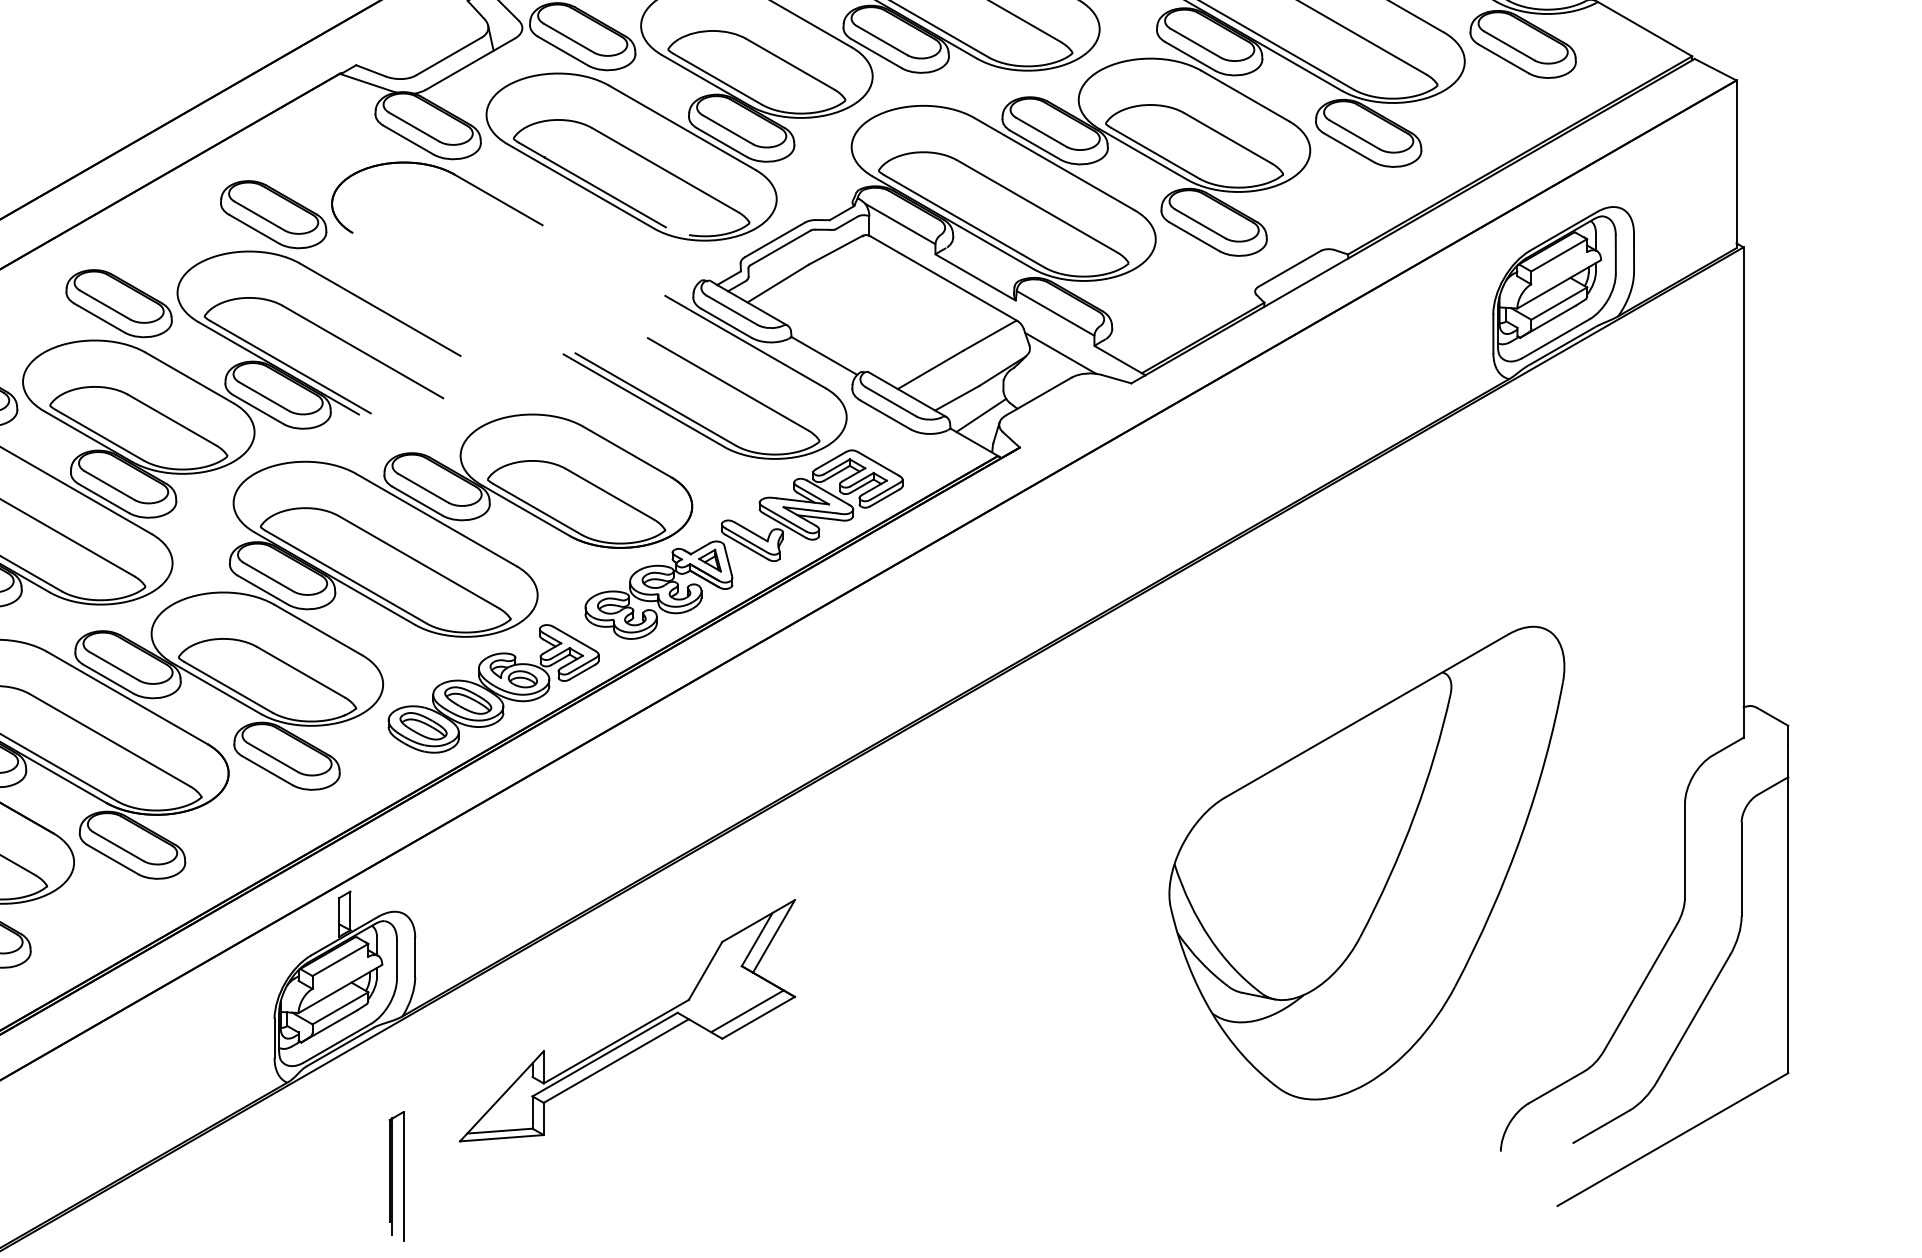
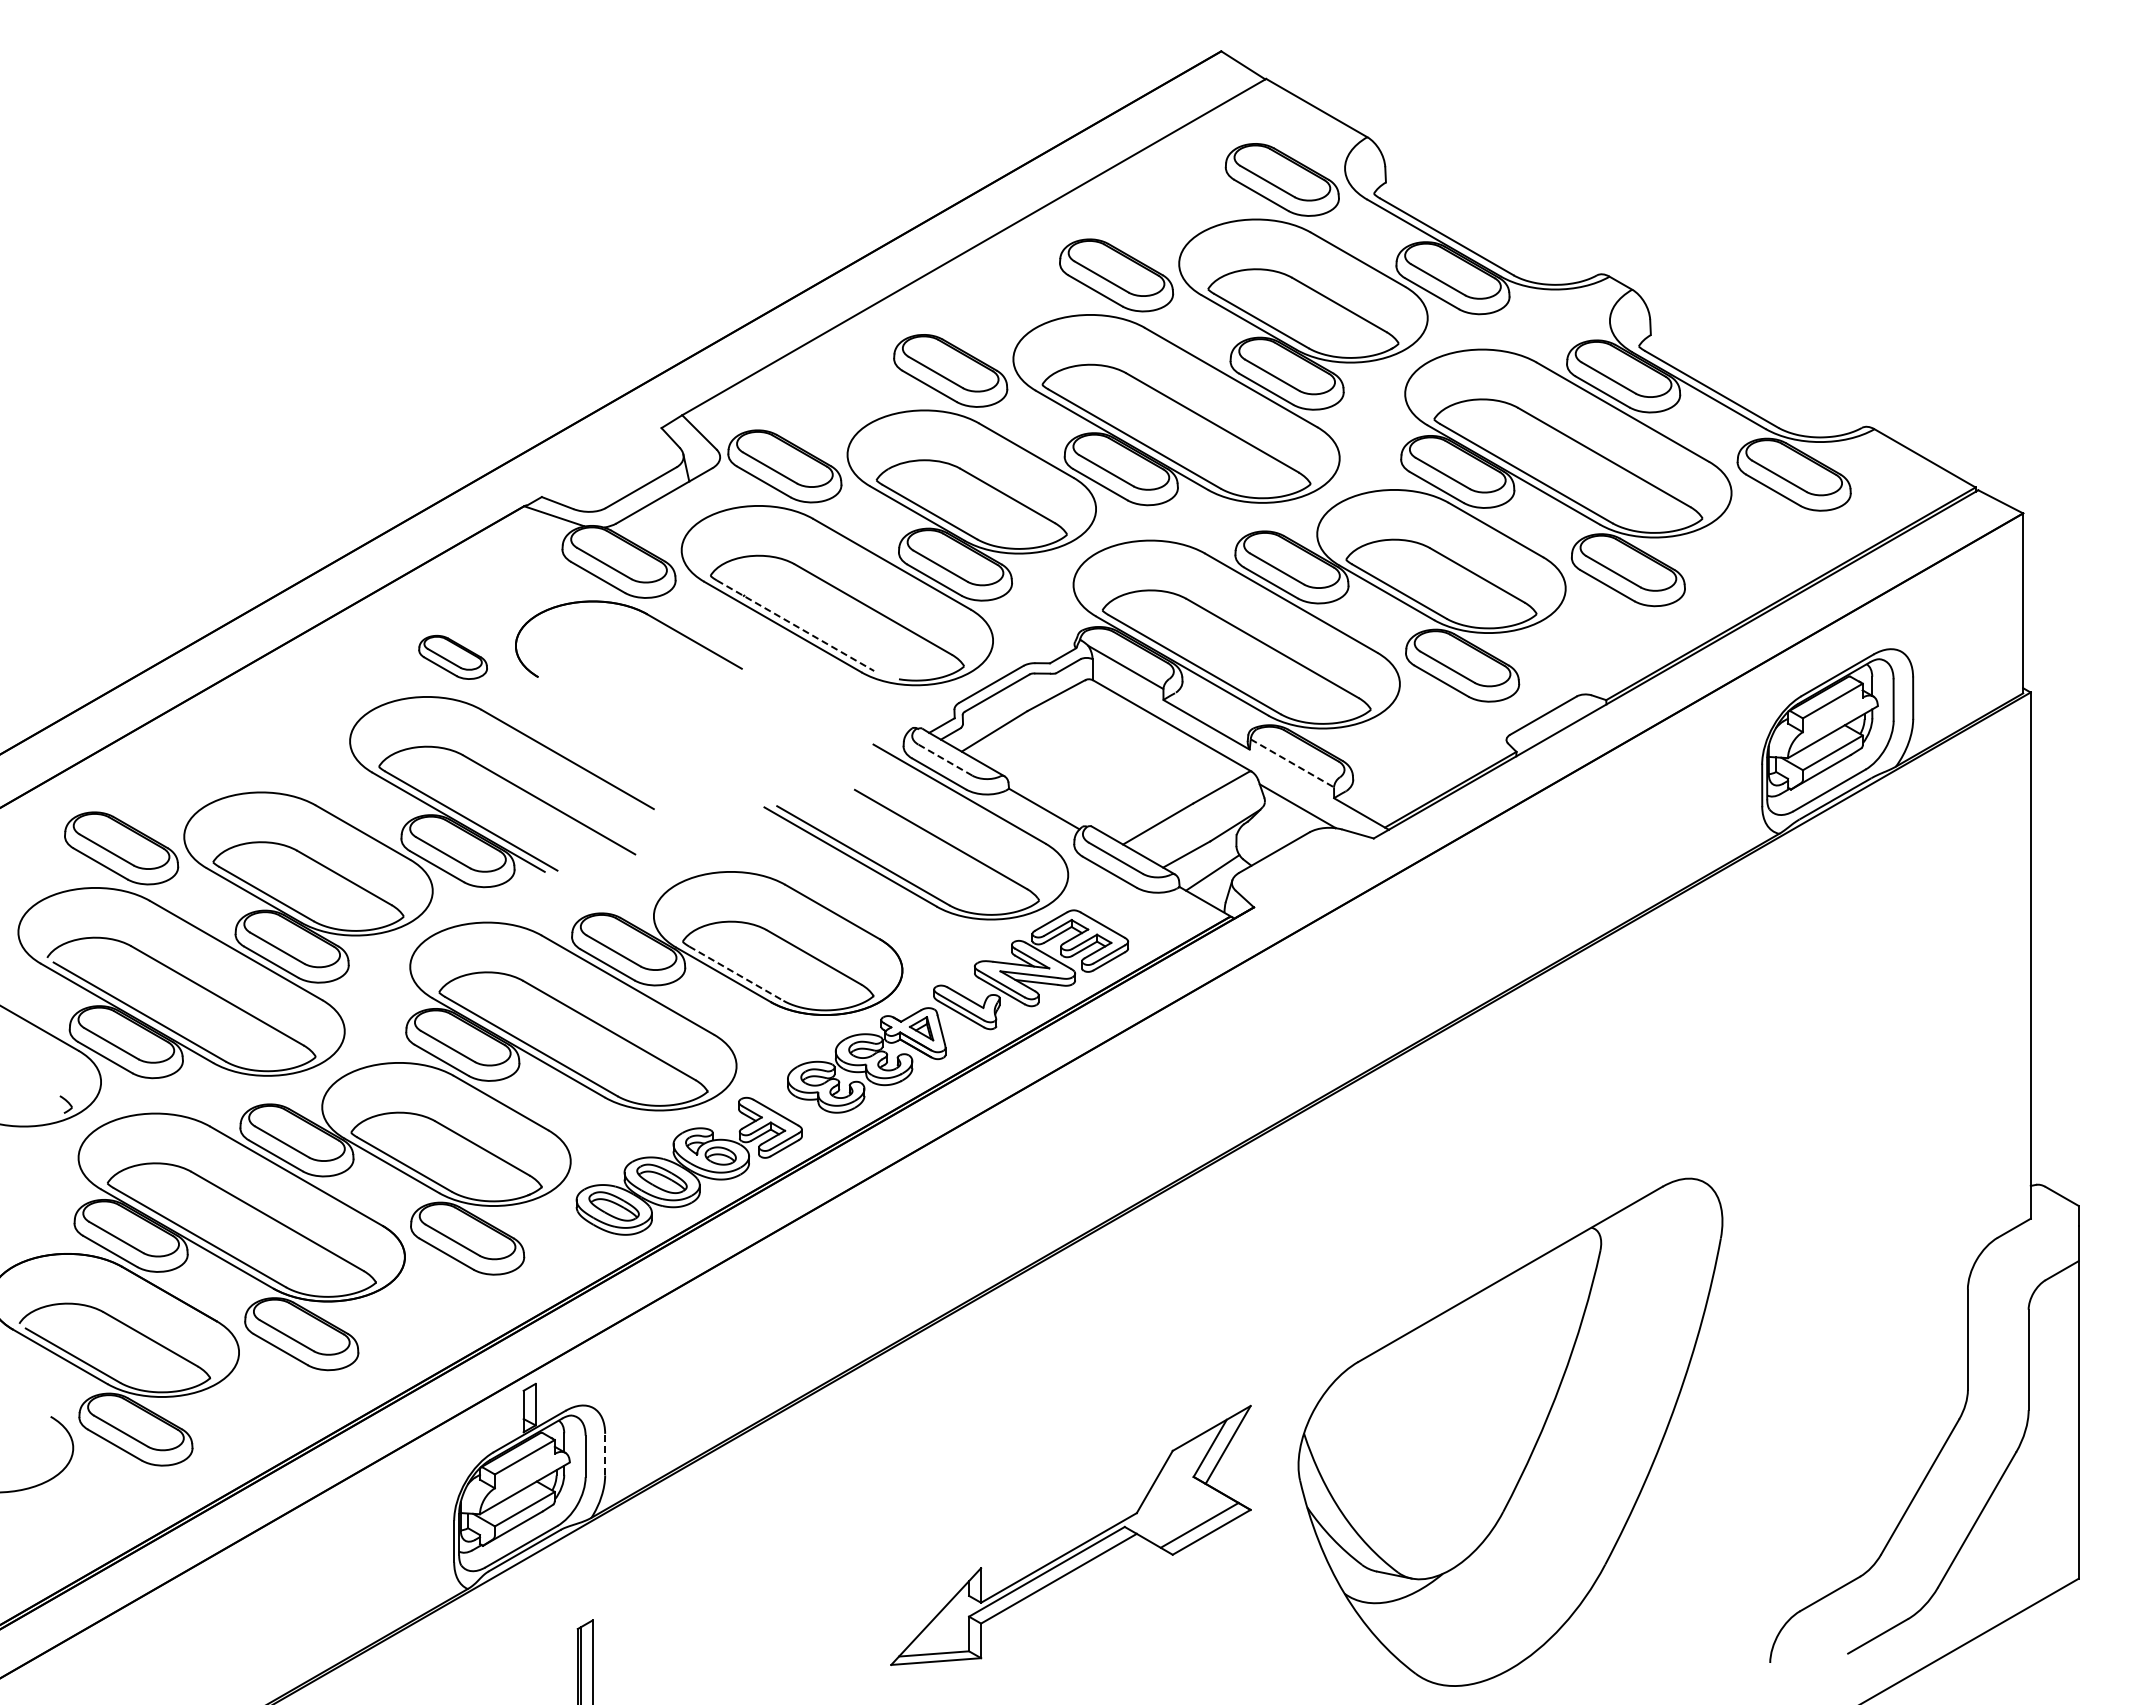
line: (592, 184) -> (795, 625), solid -> dashed
part: (272, 214) -> (452, 657), size x0.6
part: (118, 303) -> (286, 752), removed
line: (731, 309) -> (944, 759), solid -> dashed
line: (1055, 313) -> (1292, 763), solid -> dashed
line: (537, 509) -> (736, 973), solid -> dashed
part: (1366, 862) -> (1510, 1431), moved
line: (415, 957) -> (605, 1454), solid -> dashed
part: (632, 1031) -> (1076, 1546), moved

